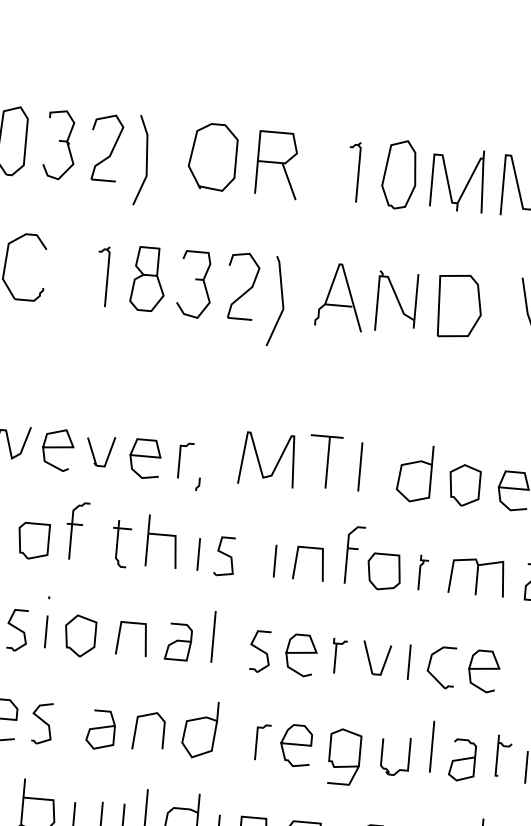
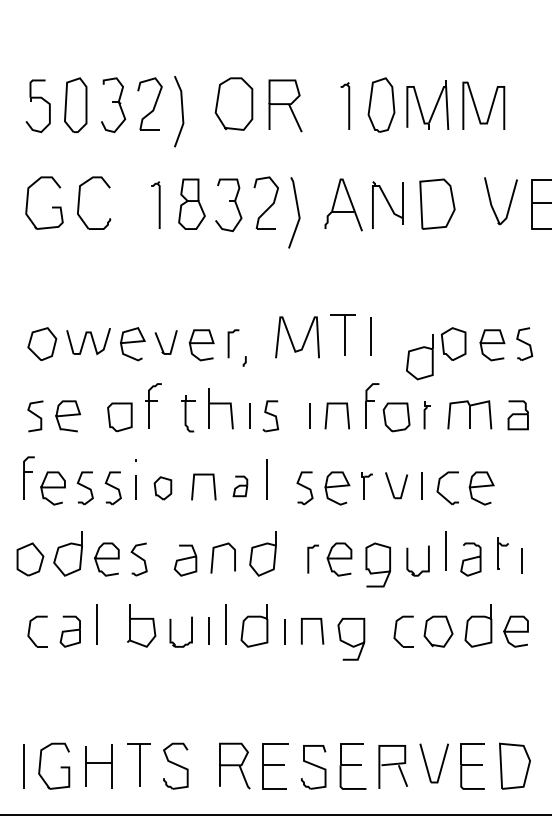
part: (414, 473) -> (419, 357), moved
part: (79, 636) -> (162, 488), size x0.7
part: (178, 642) -> (240, 486), size x0.7

